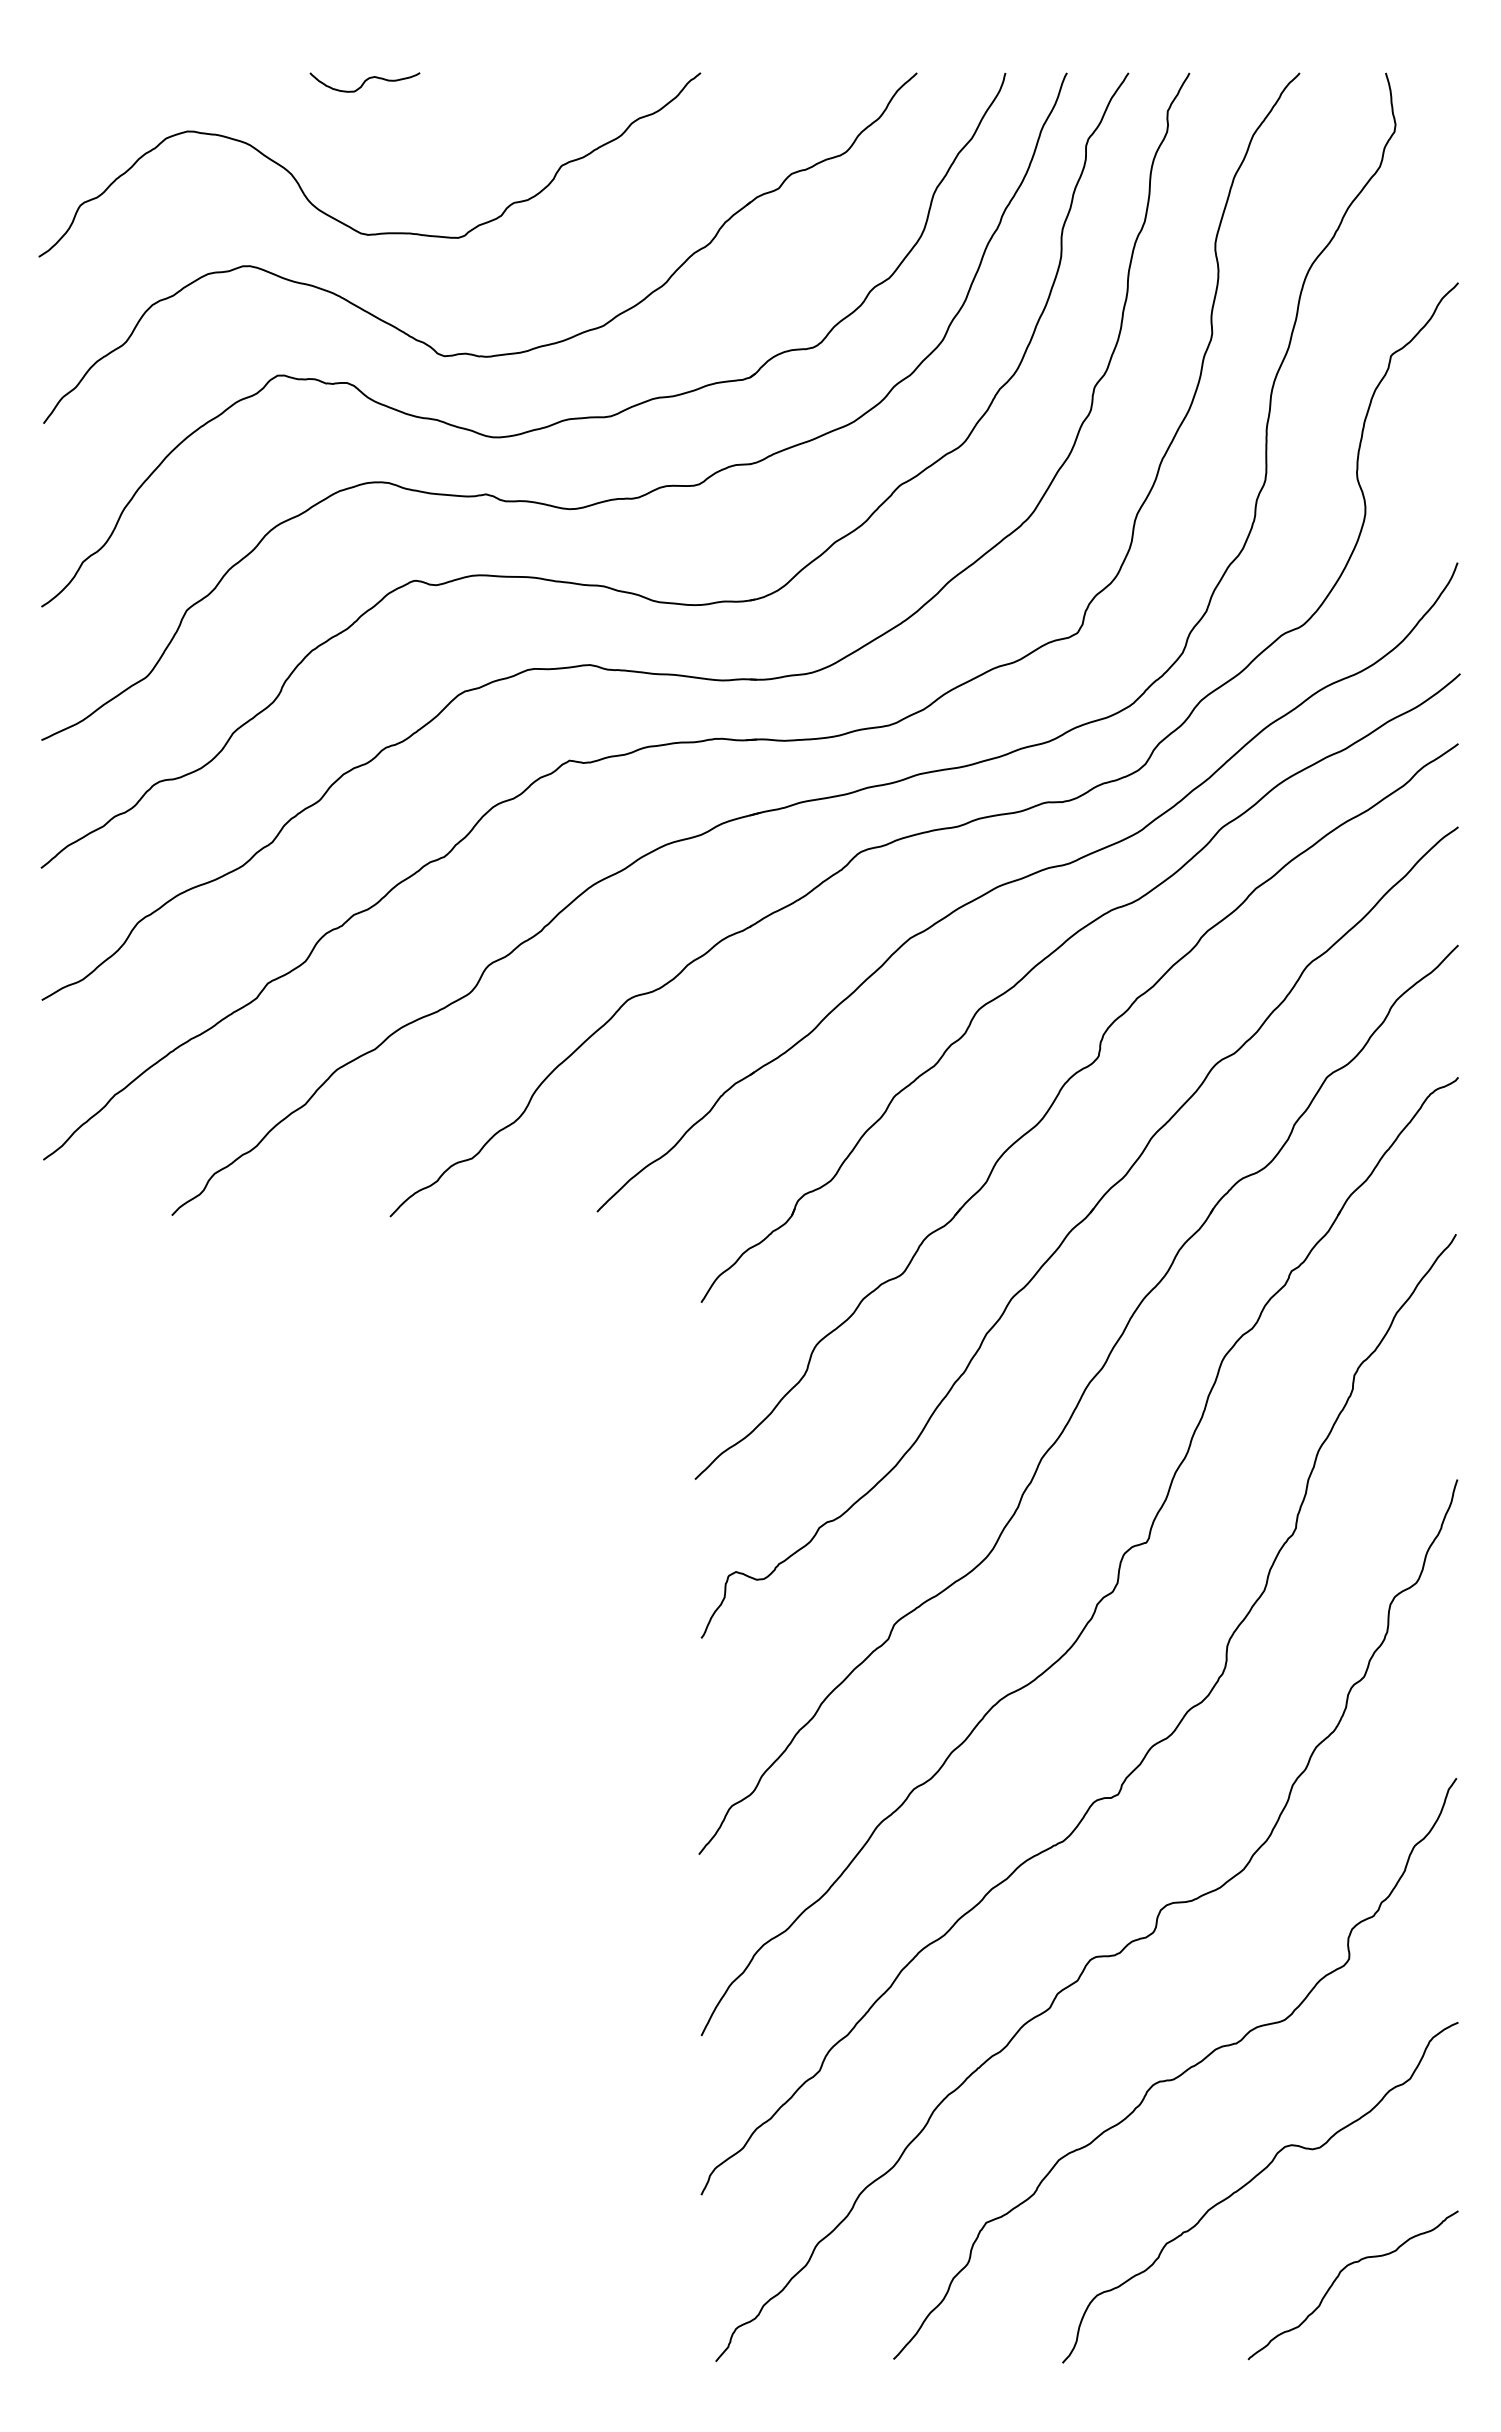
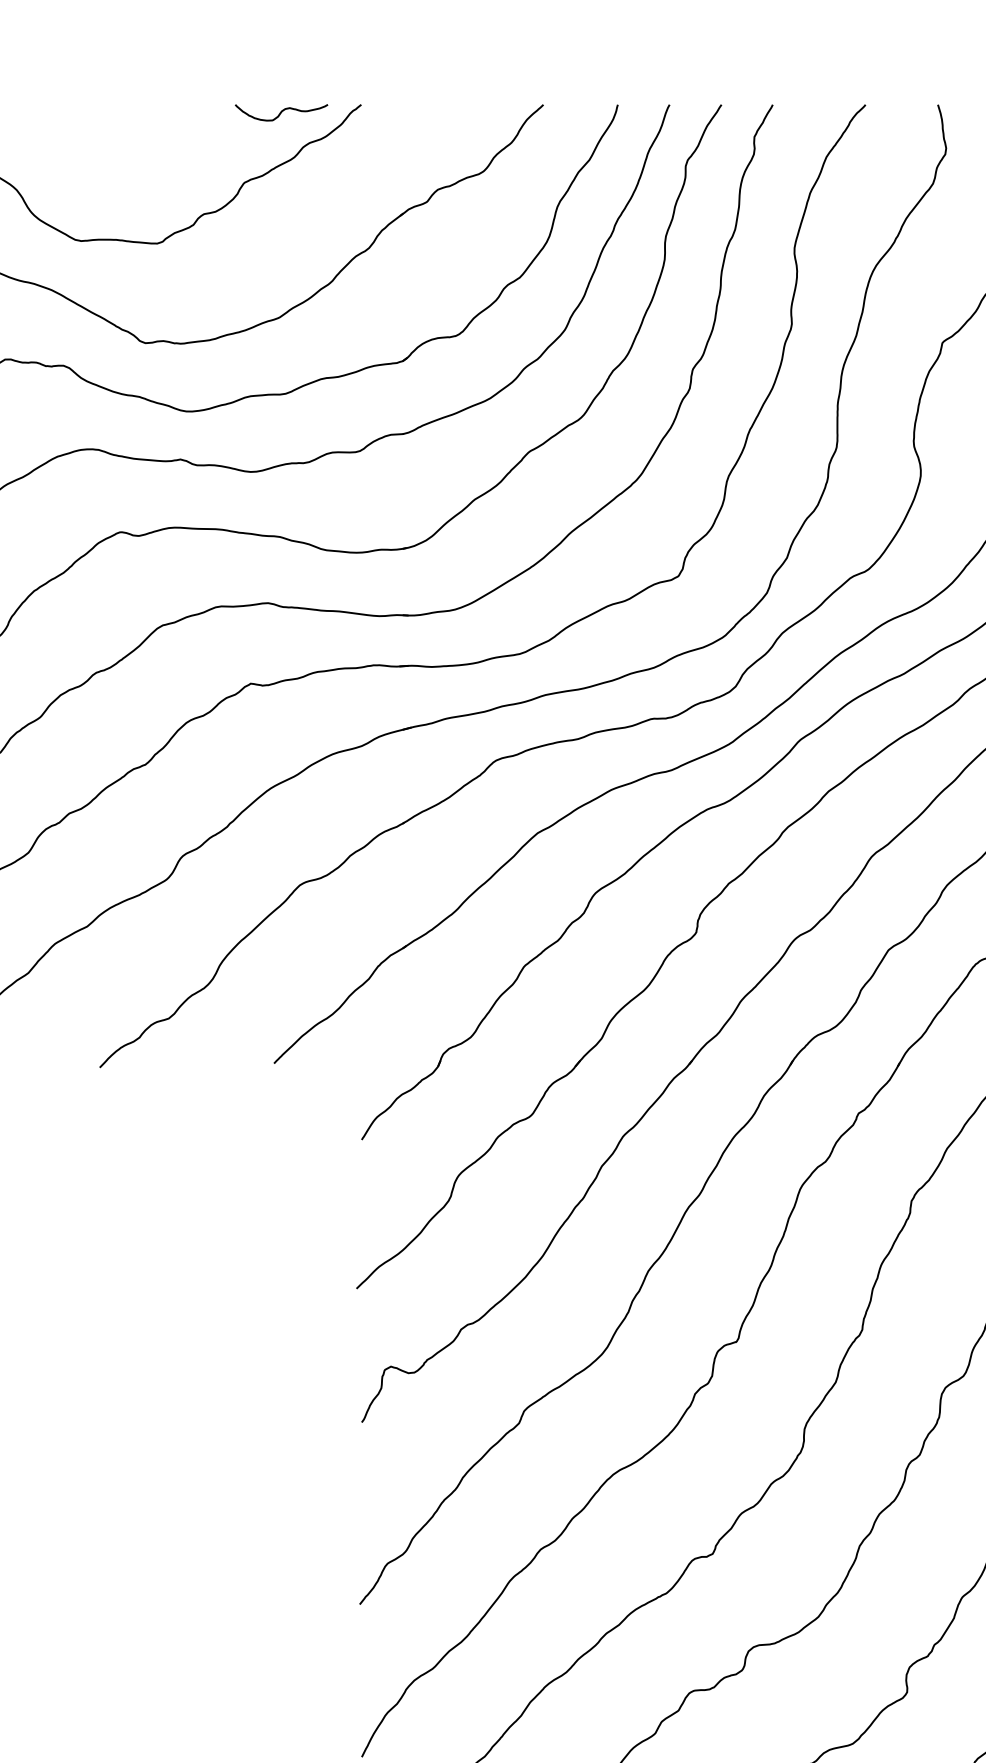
curve: (364, 82) -> (281, 112), moved

